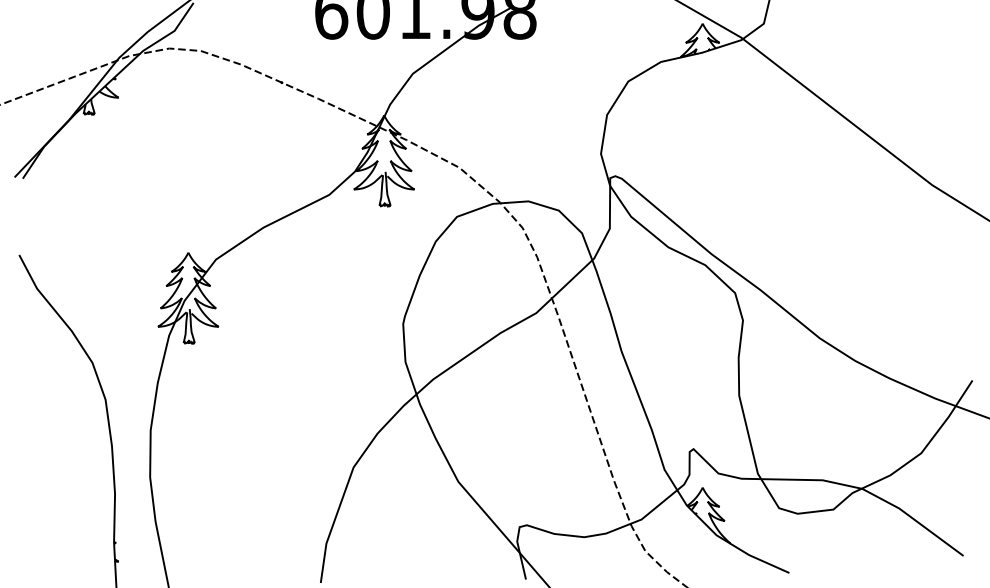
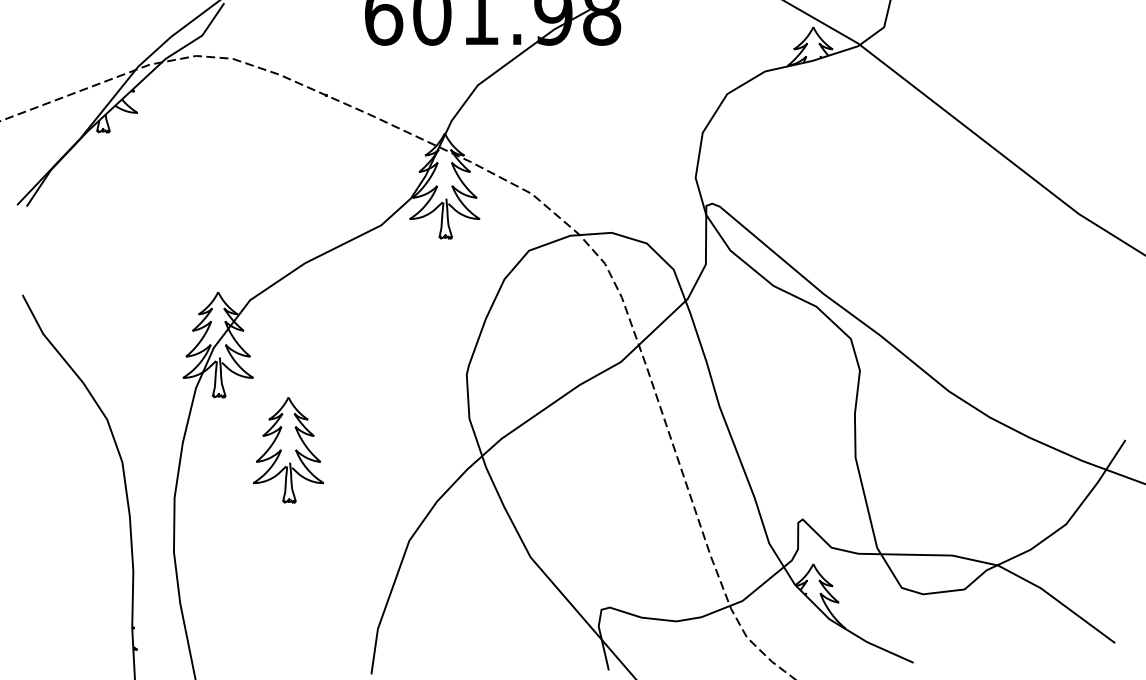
part: (248, 389) -> (287, 450), added

